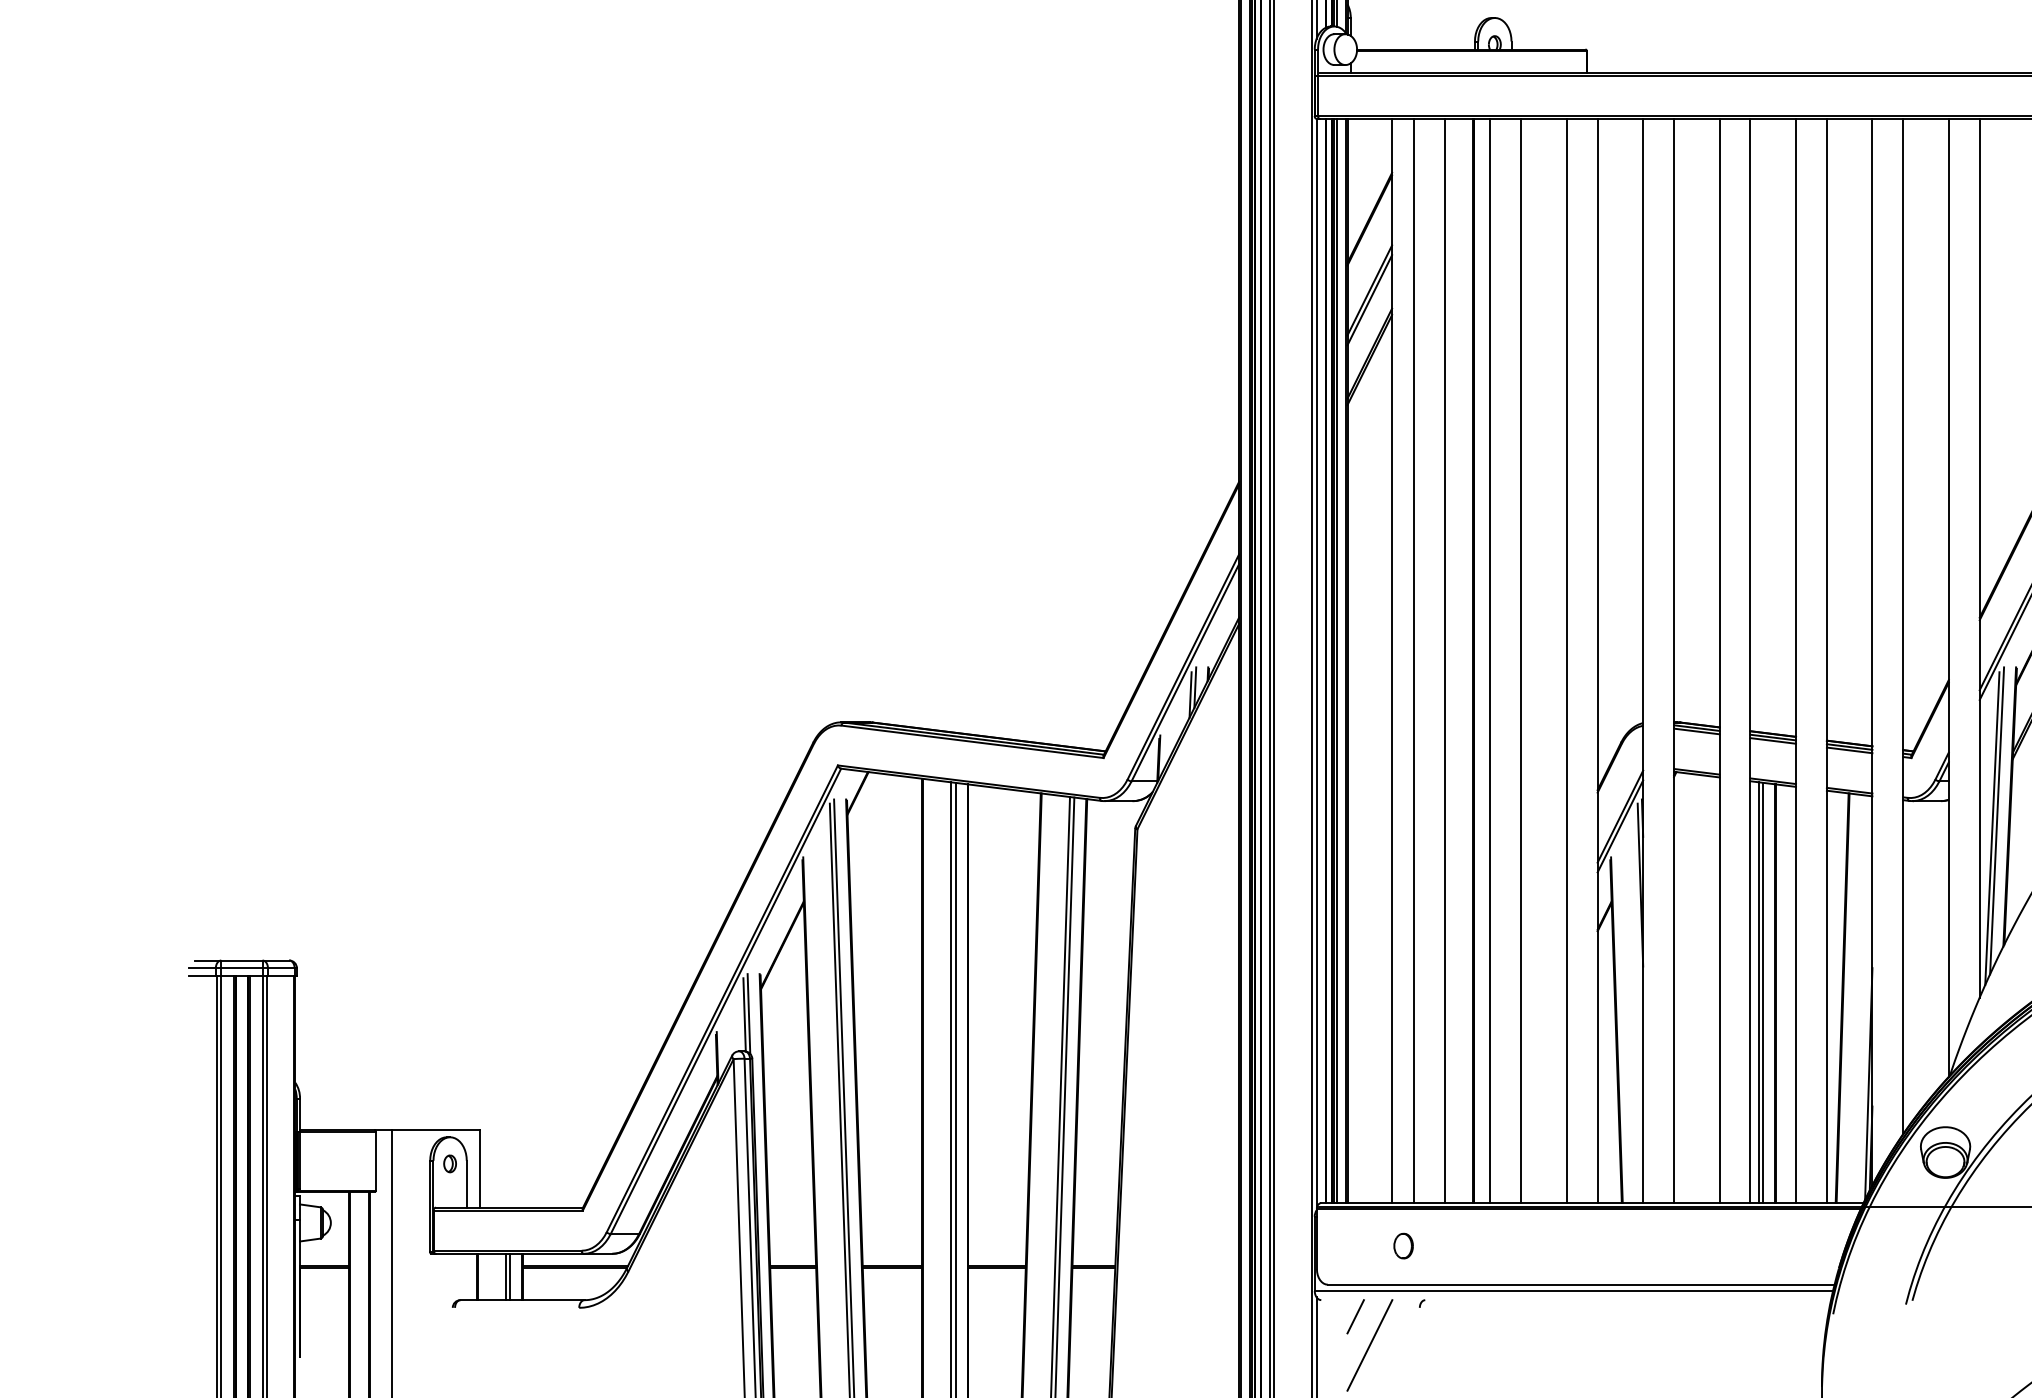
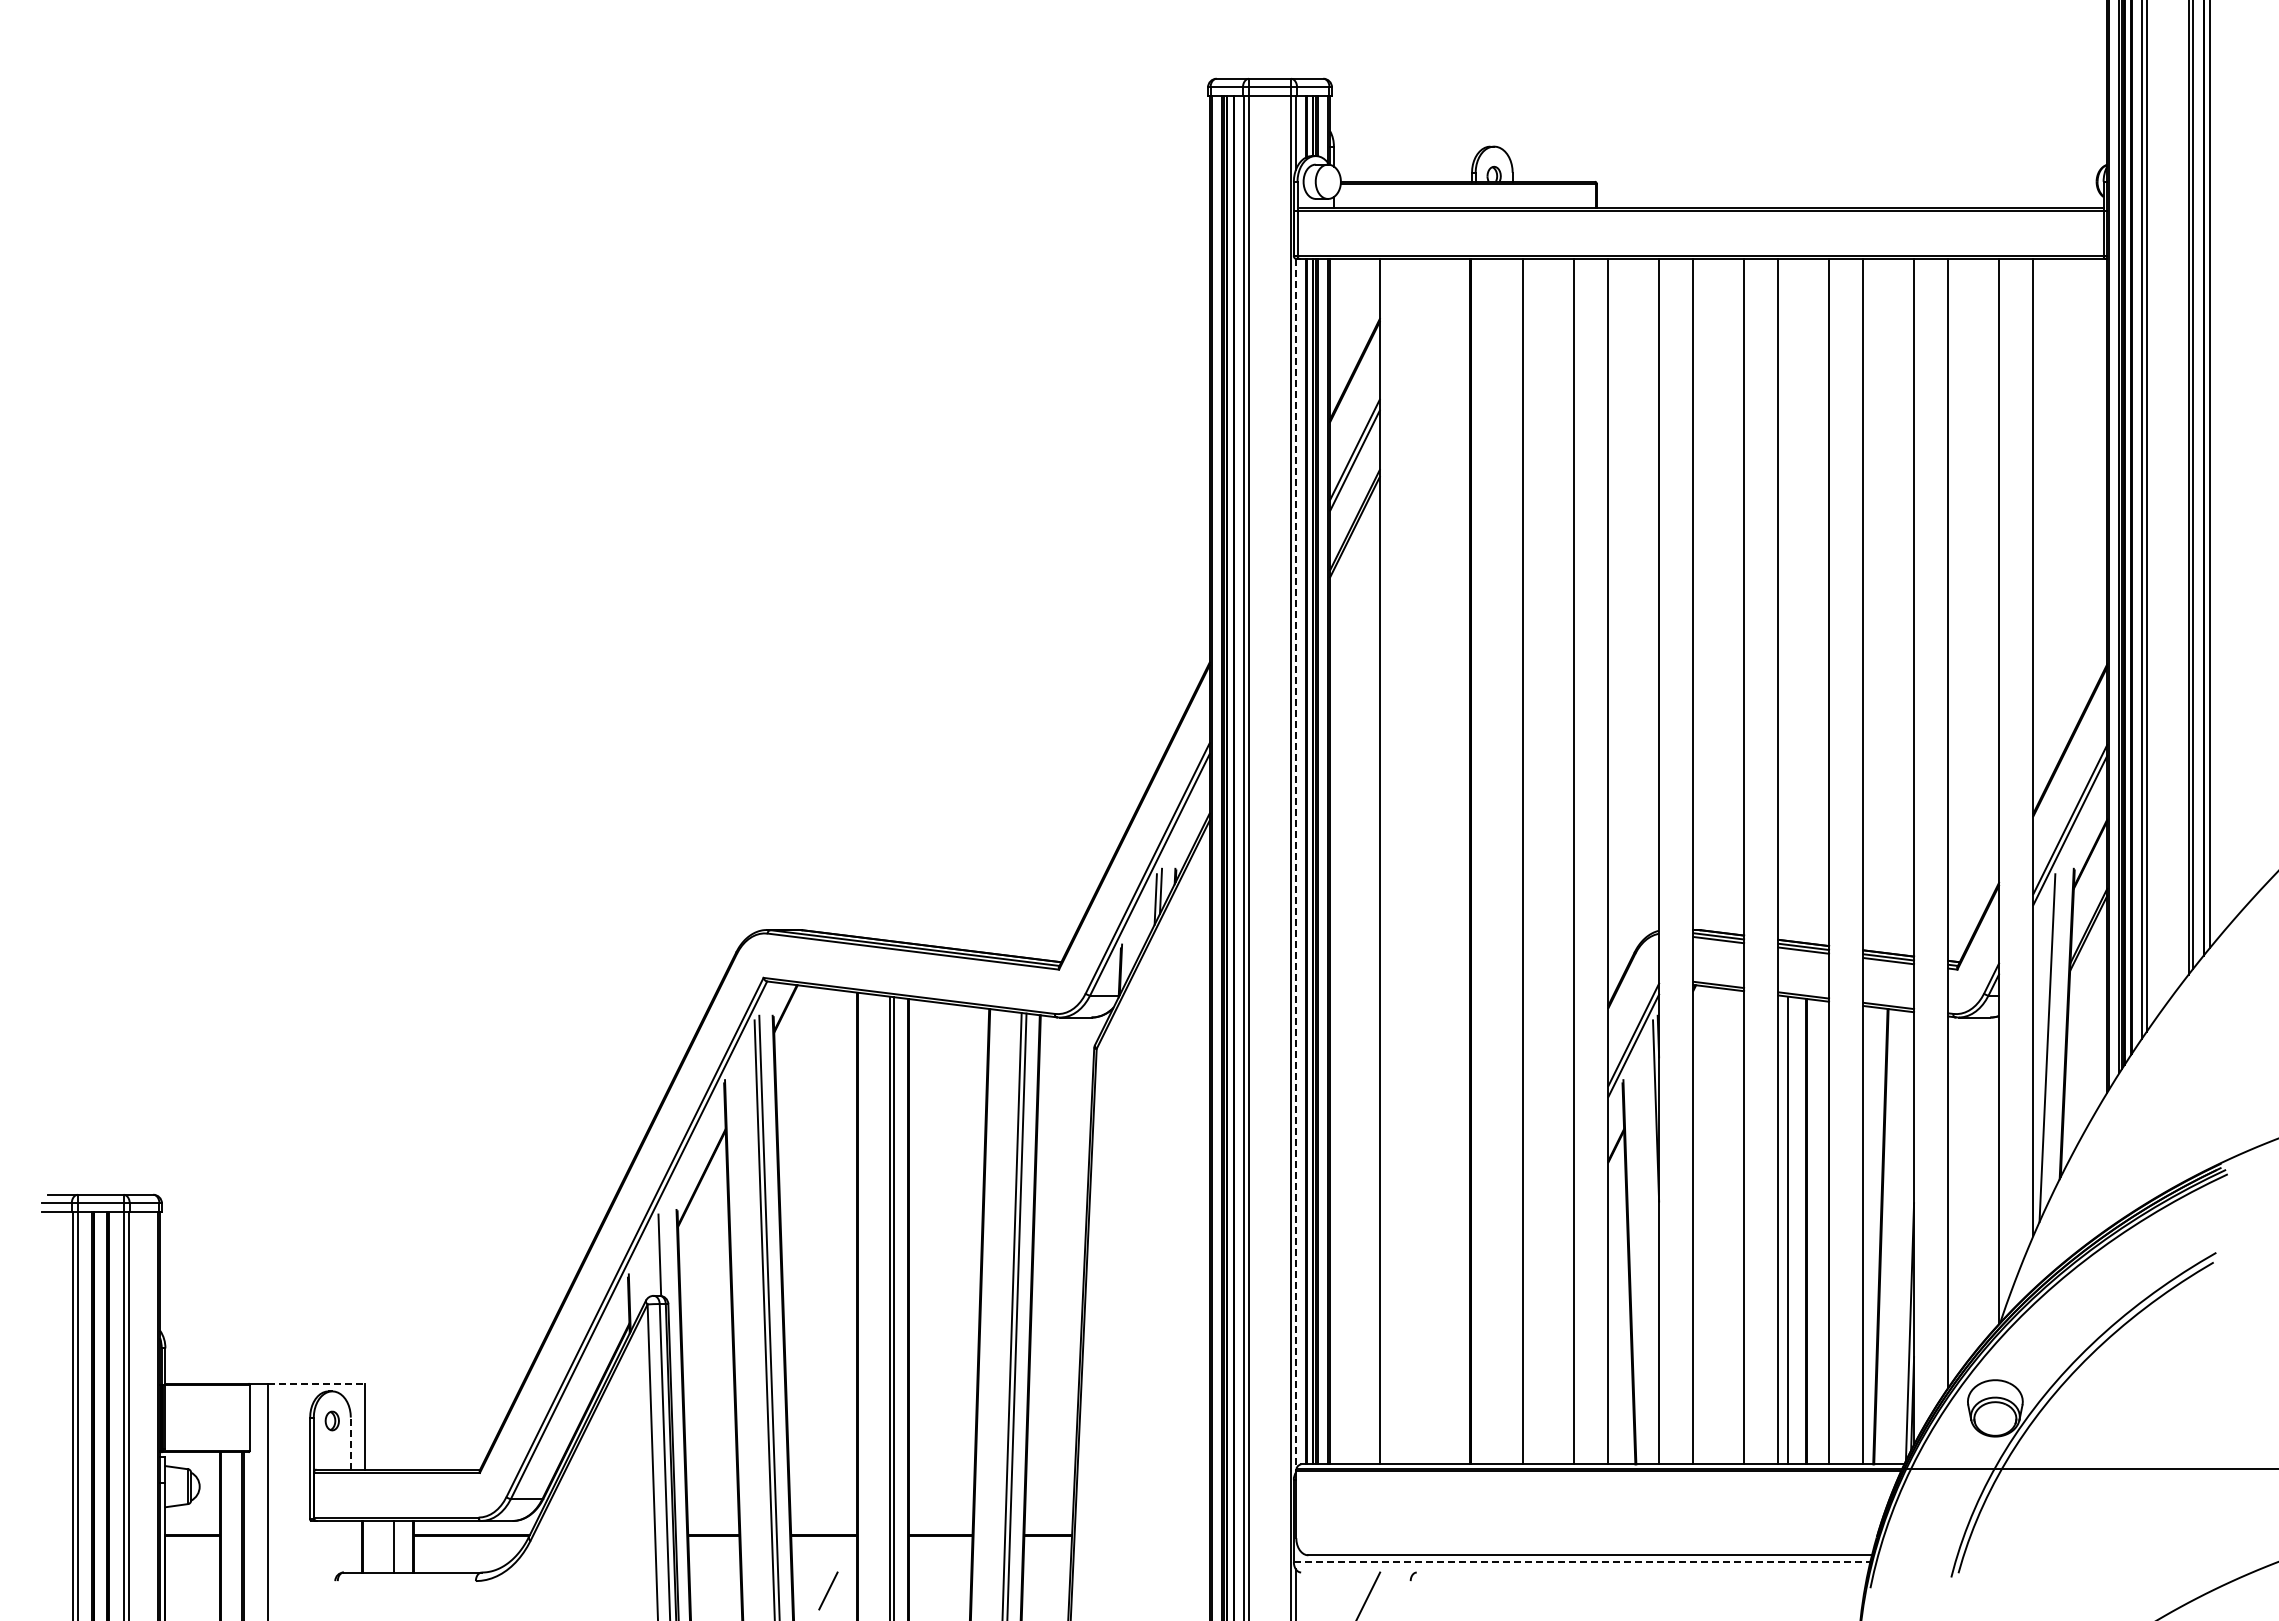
line: (1414, 660) -> (1404, 861), removed
line: (1444, 660) -> (1438, 861), removed
line: (1490, 660) -> (1489, 861), removed
line: (1316, 664) -> (1295, 865), solid -> dashed
line: (1996, 820) -> (2052, 1039), removed
line: (1763, 992) -> (1792, 1230), removed
line: (748, 1013) -> (664, 1253), removed
line: (435, 1130) -> (316, 1383), solid -> dashed
line: (466, 1184) -> (350, 1443), solid -> dashed
part: (1403, 1245) -> (1392, 1511), removed
line: (510, 1276) -> (399, 1546), removed
line: (1574, 1291) -> (1582, 1562), solid -> dashed
line: (1355, 1316) -> (828, 1590), moved

